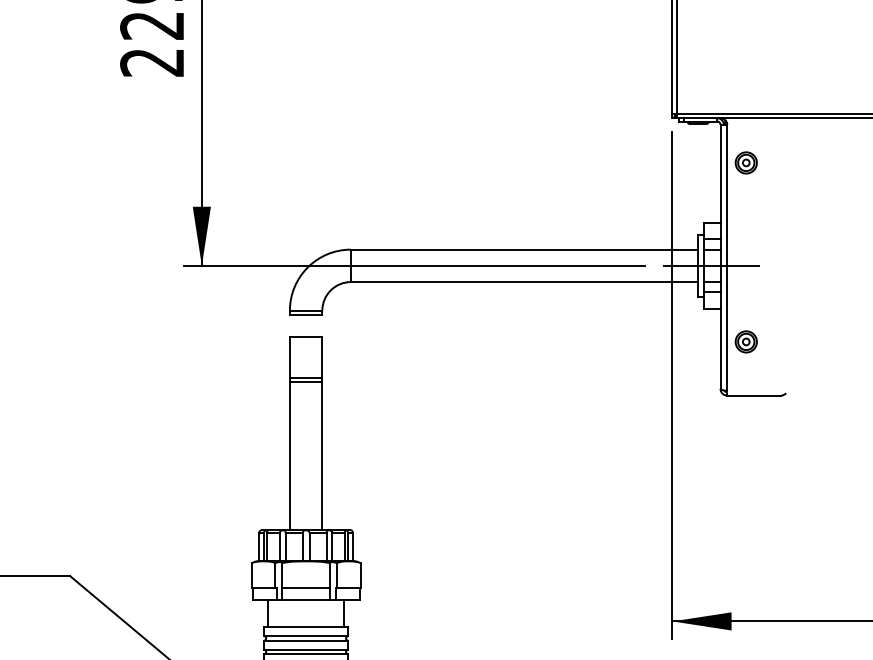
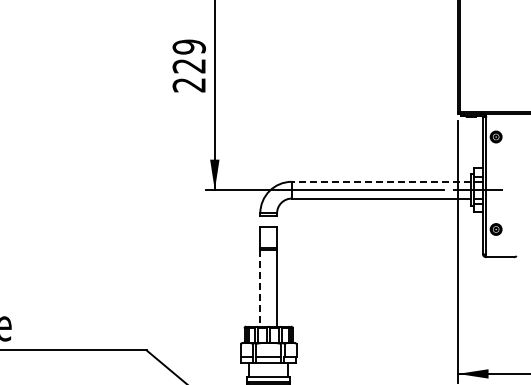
line: (524, 249) -> (381, 181), solid -> dashed
line: (290, 456) -> (260, 288), solid -> dashed

